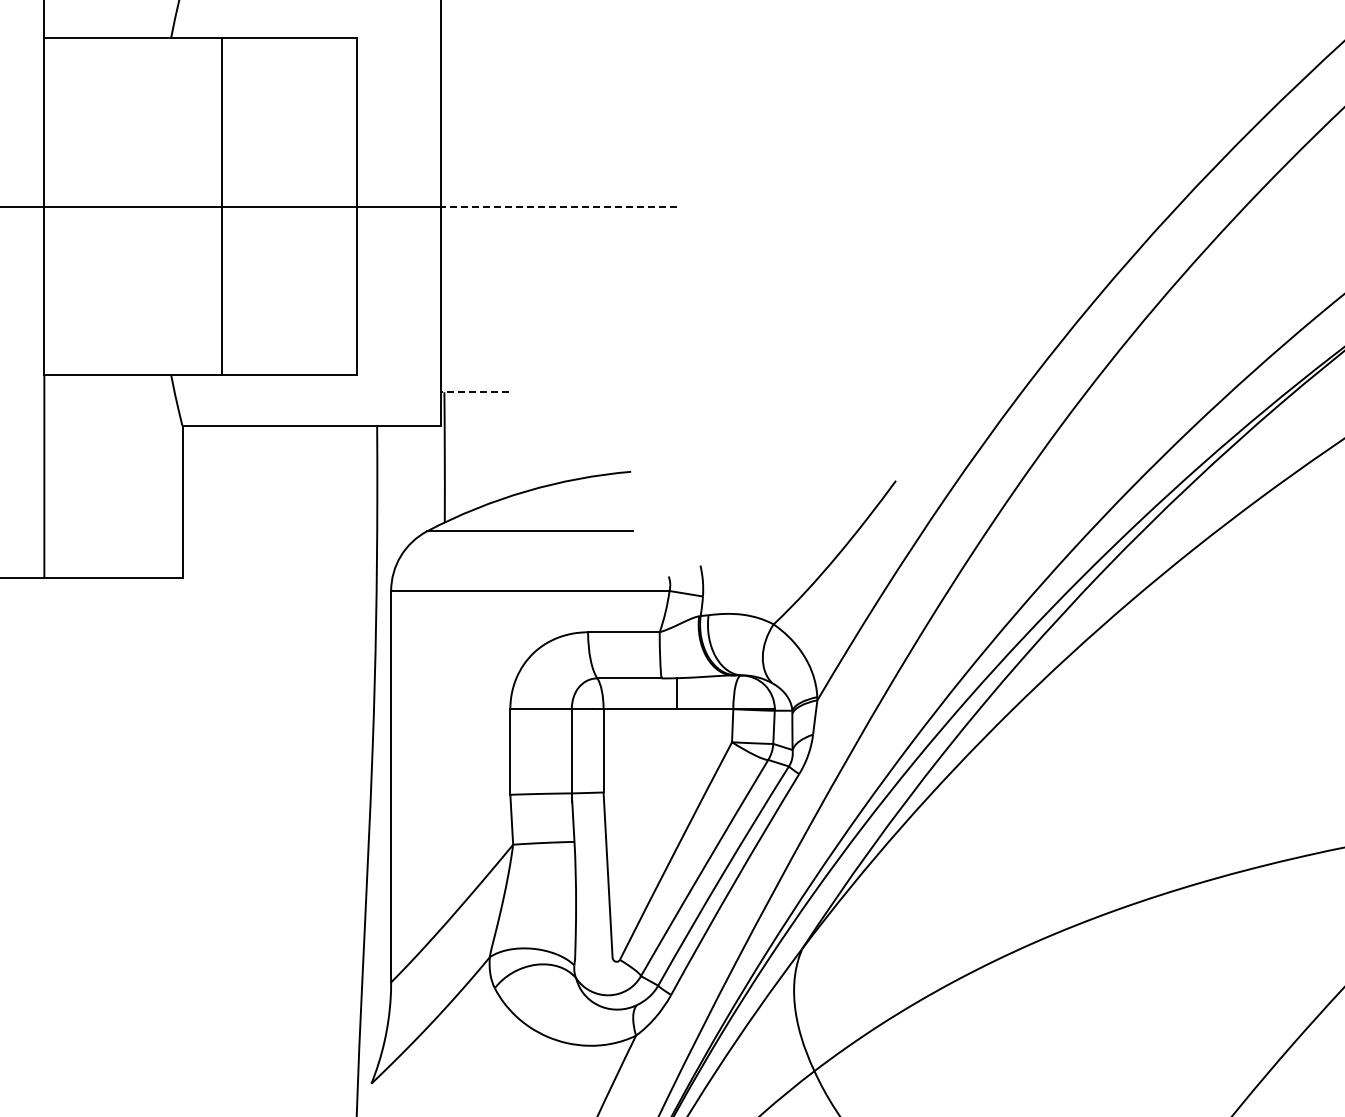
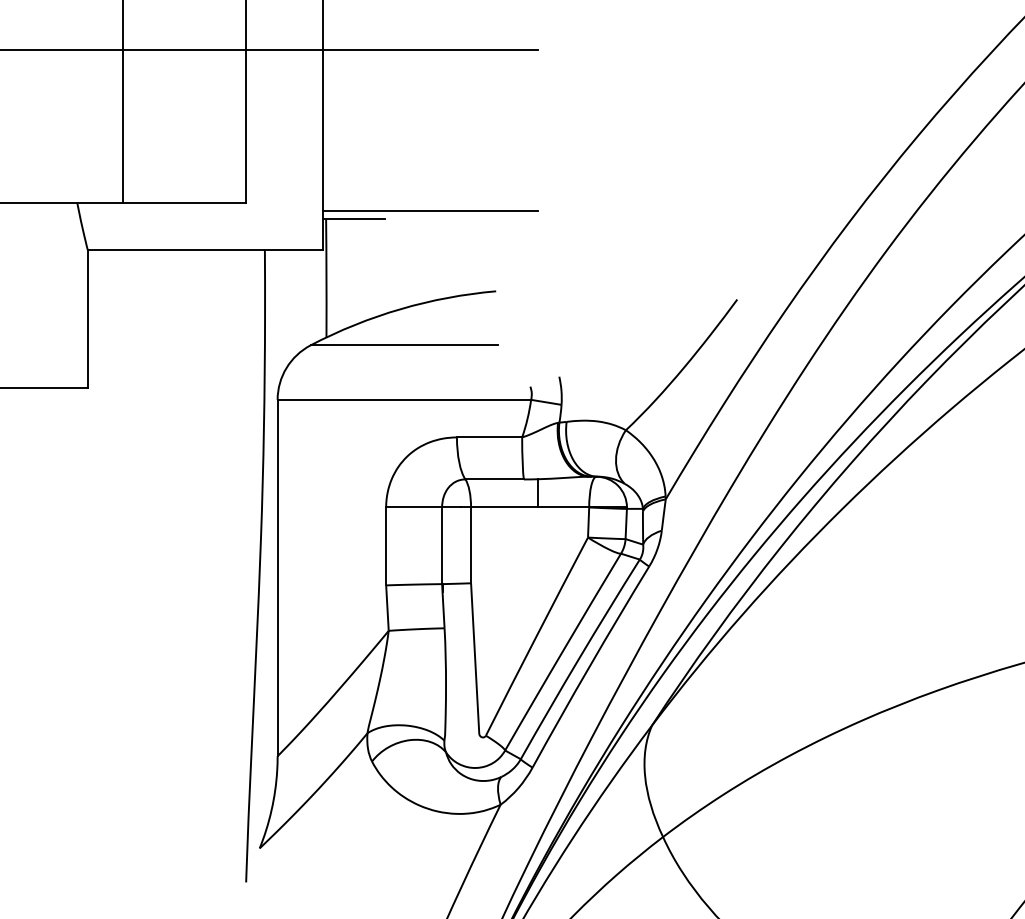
line: (558, 206) -> (430, 49), dashed -> solid
line: (559, 384) -> (430, 211), added
line: (474, 392) -> (353, 219), dashed -> solid

